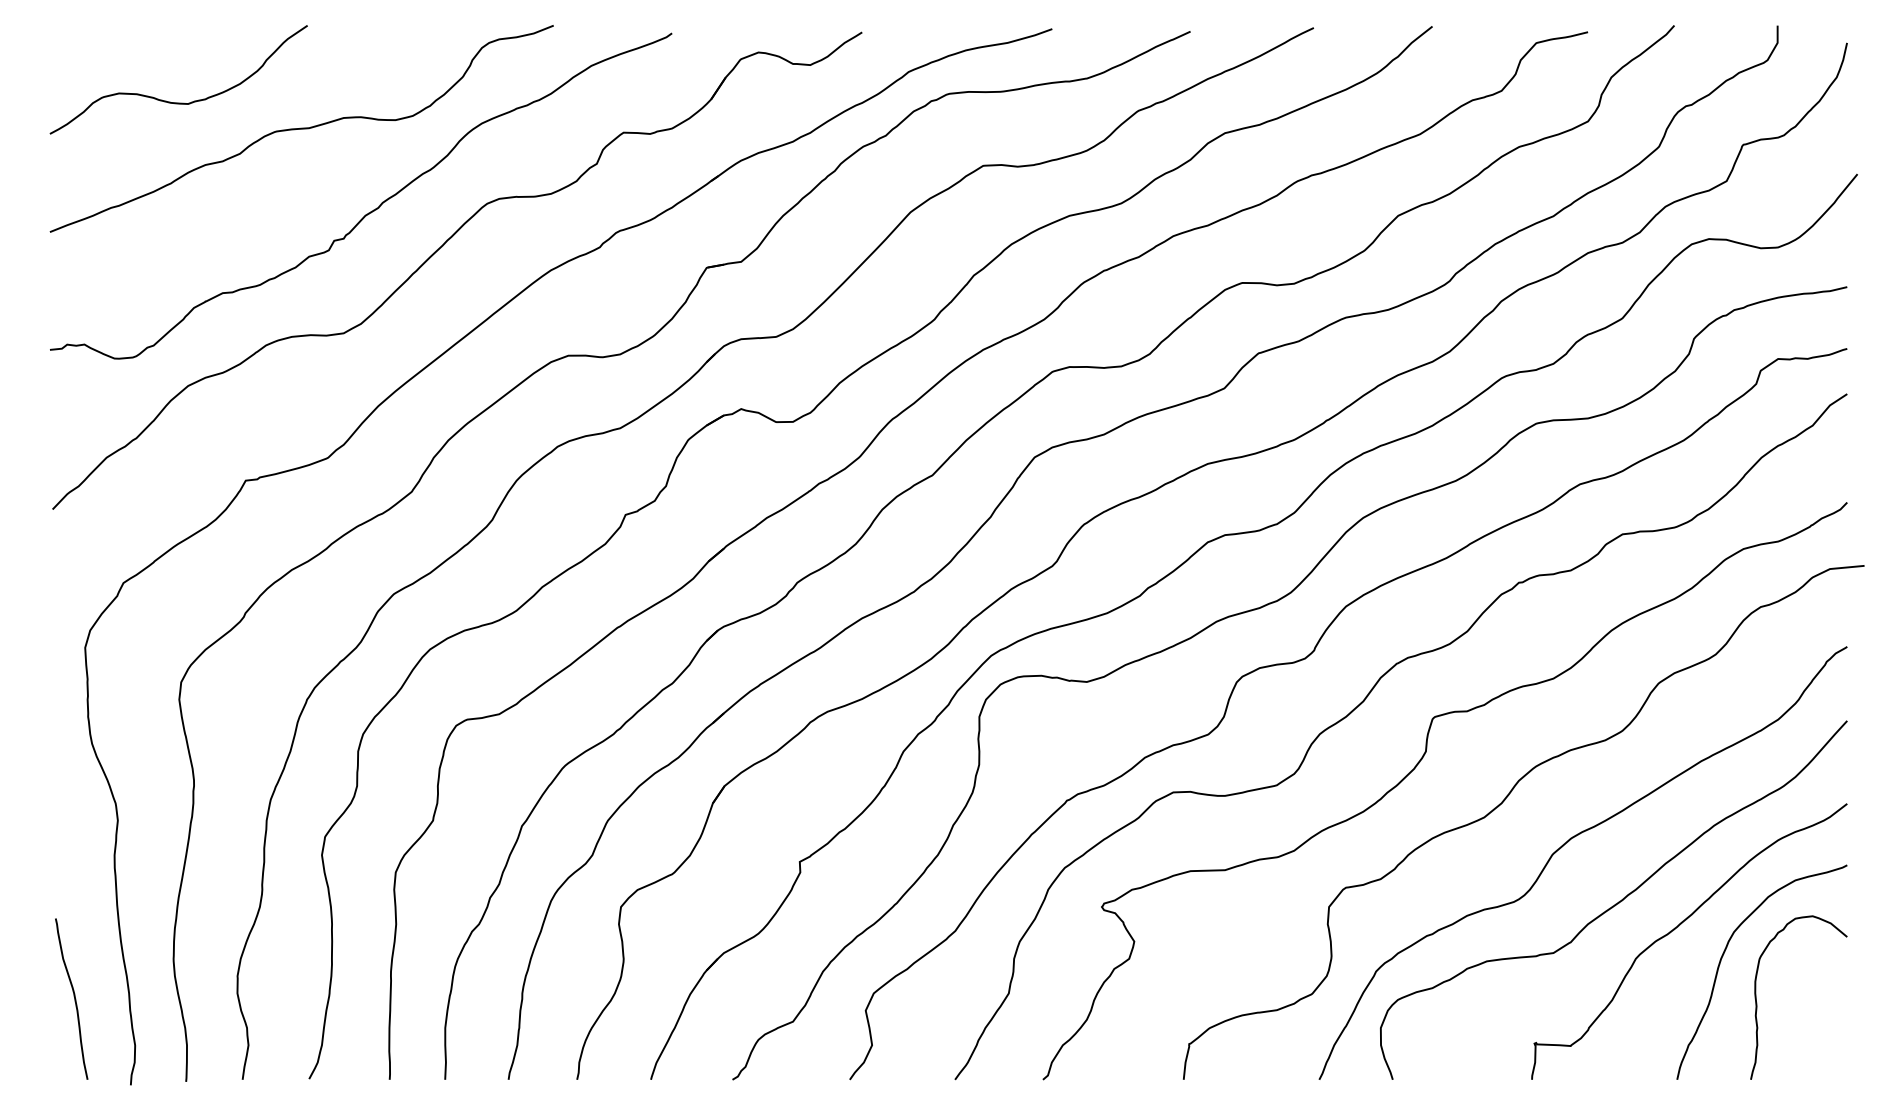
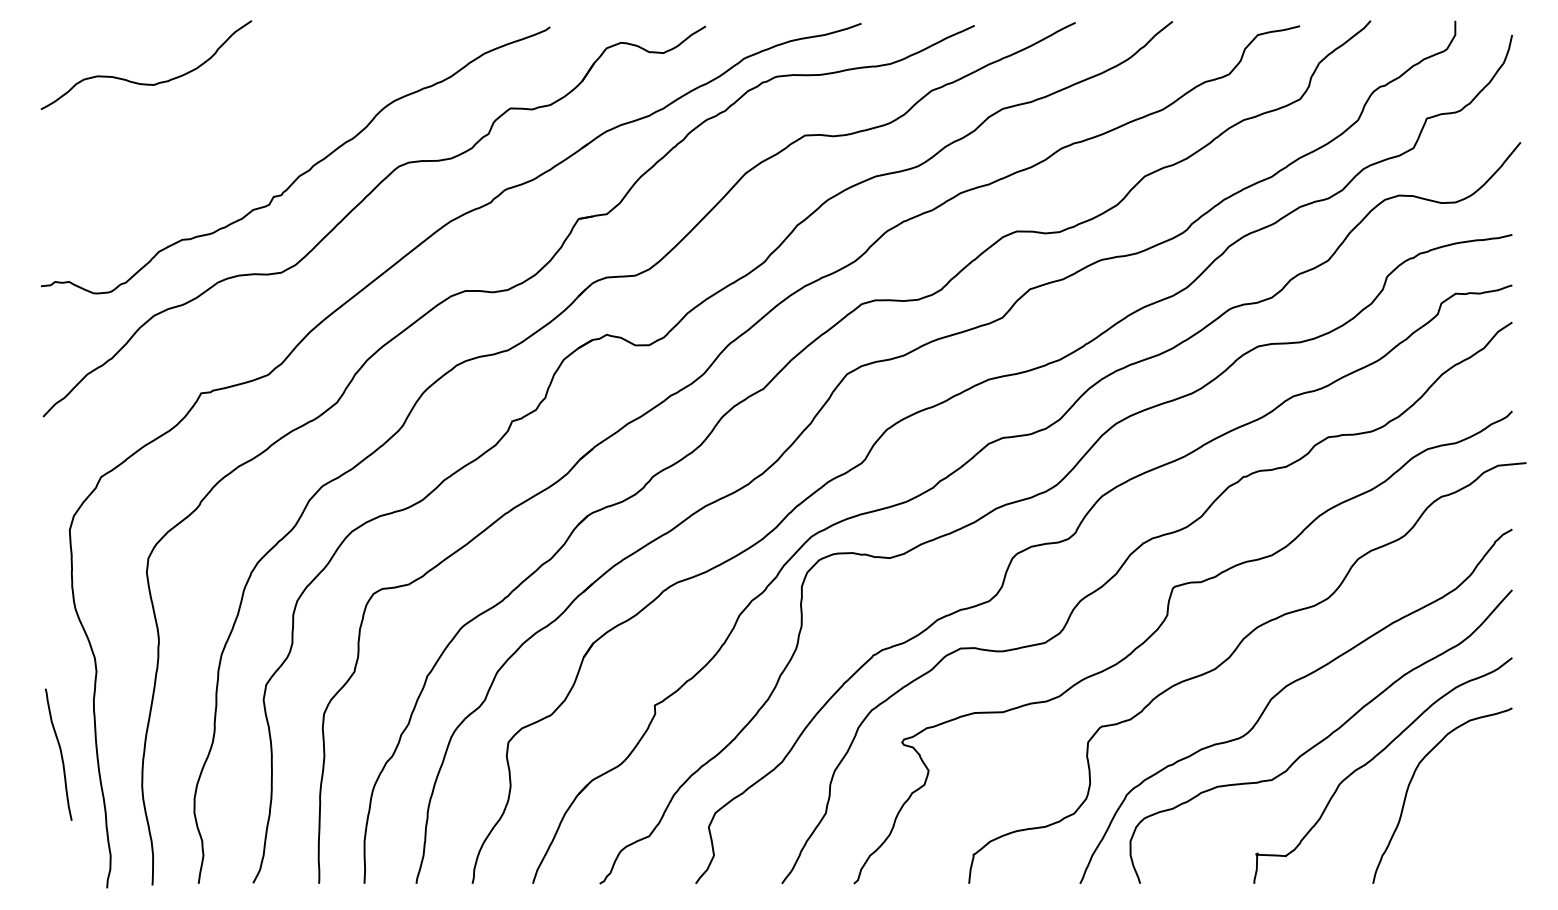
curve: (301, 129) -> (246, 105), removed
curve: (1757, 997) -> (1438, 816), removed
curve: (73, 998) -> (60, 754), moved

